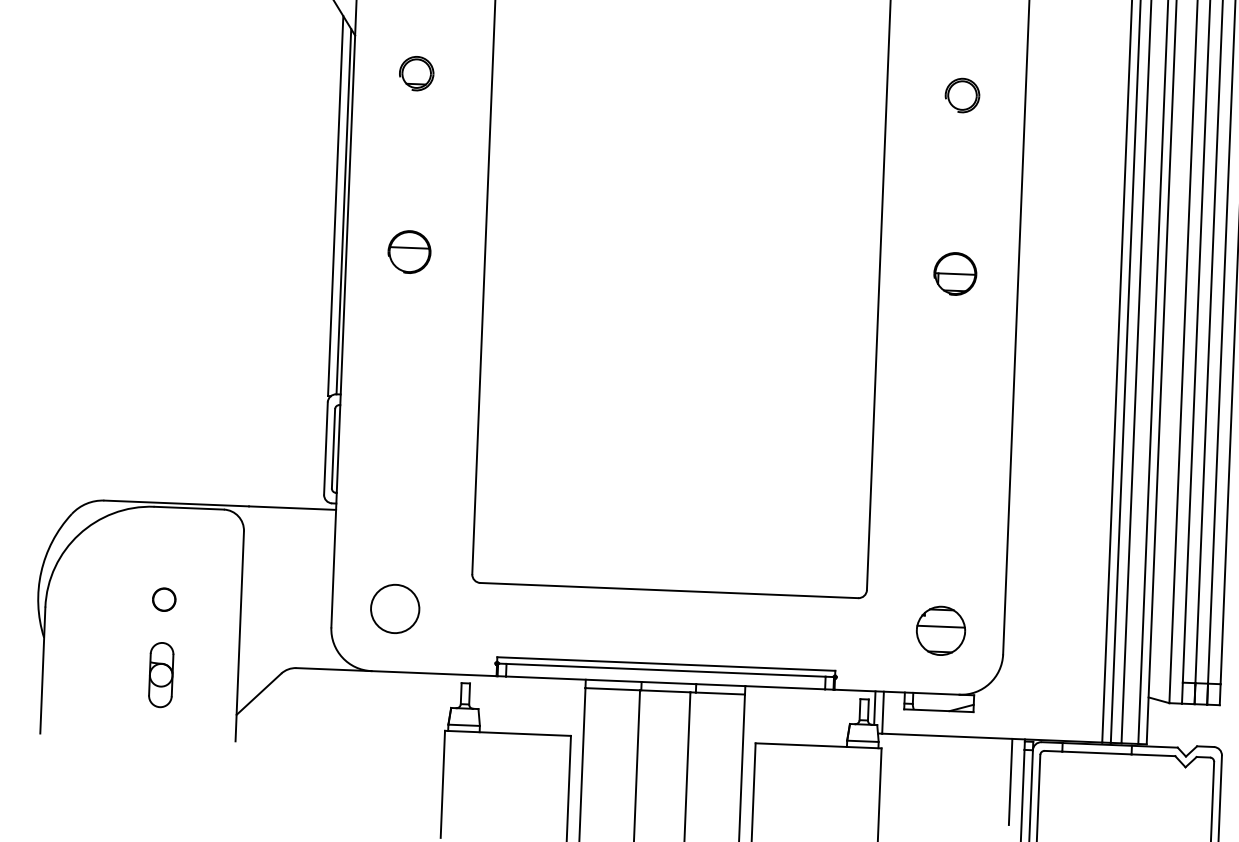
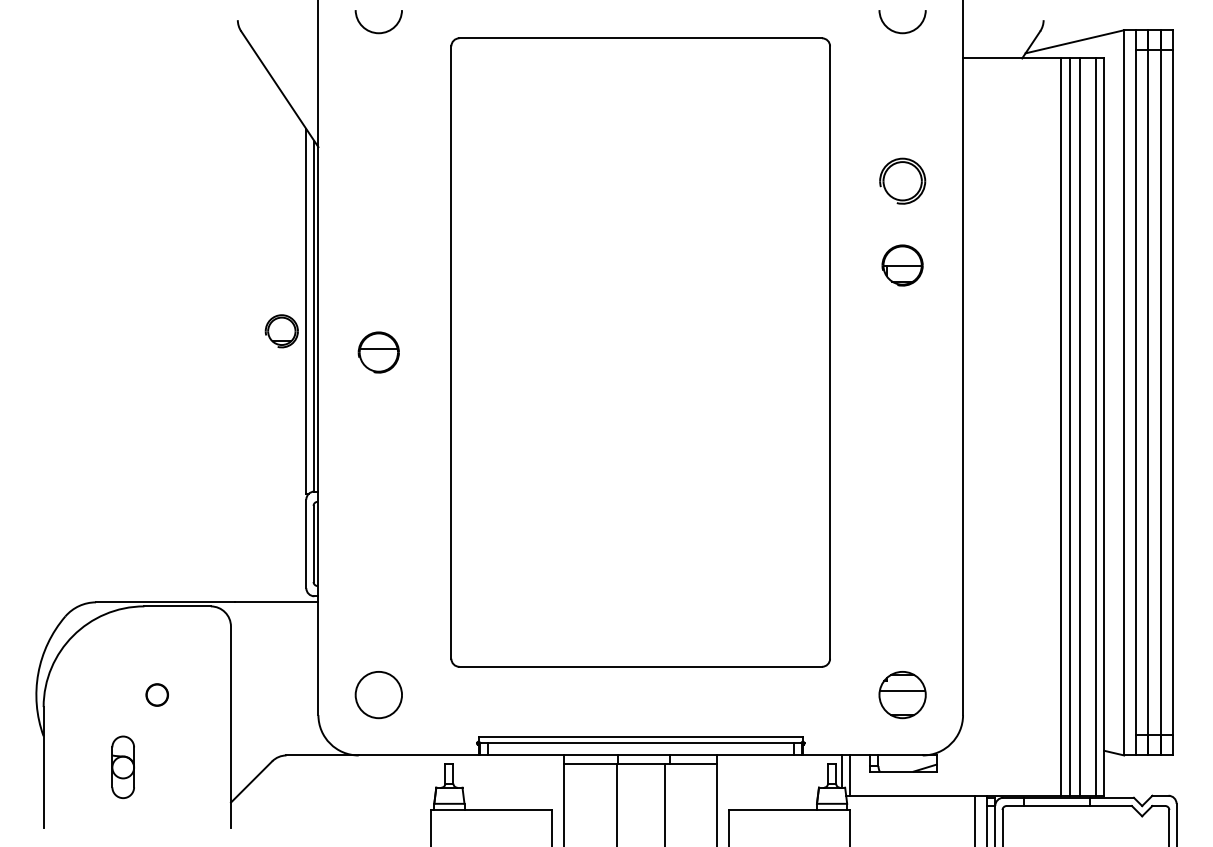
part: (416, 73) -> (281, 331), moved
part: (962, 95) -> (902, 181), size x1.4
part: (955, 273) -> (902, 265), moved
part: (160, 675) -> (122, 767), moved

